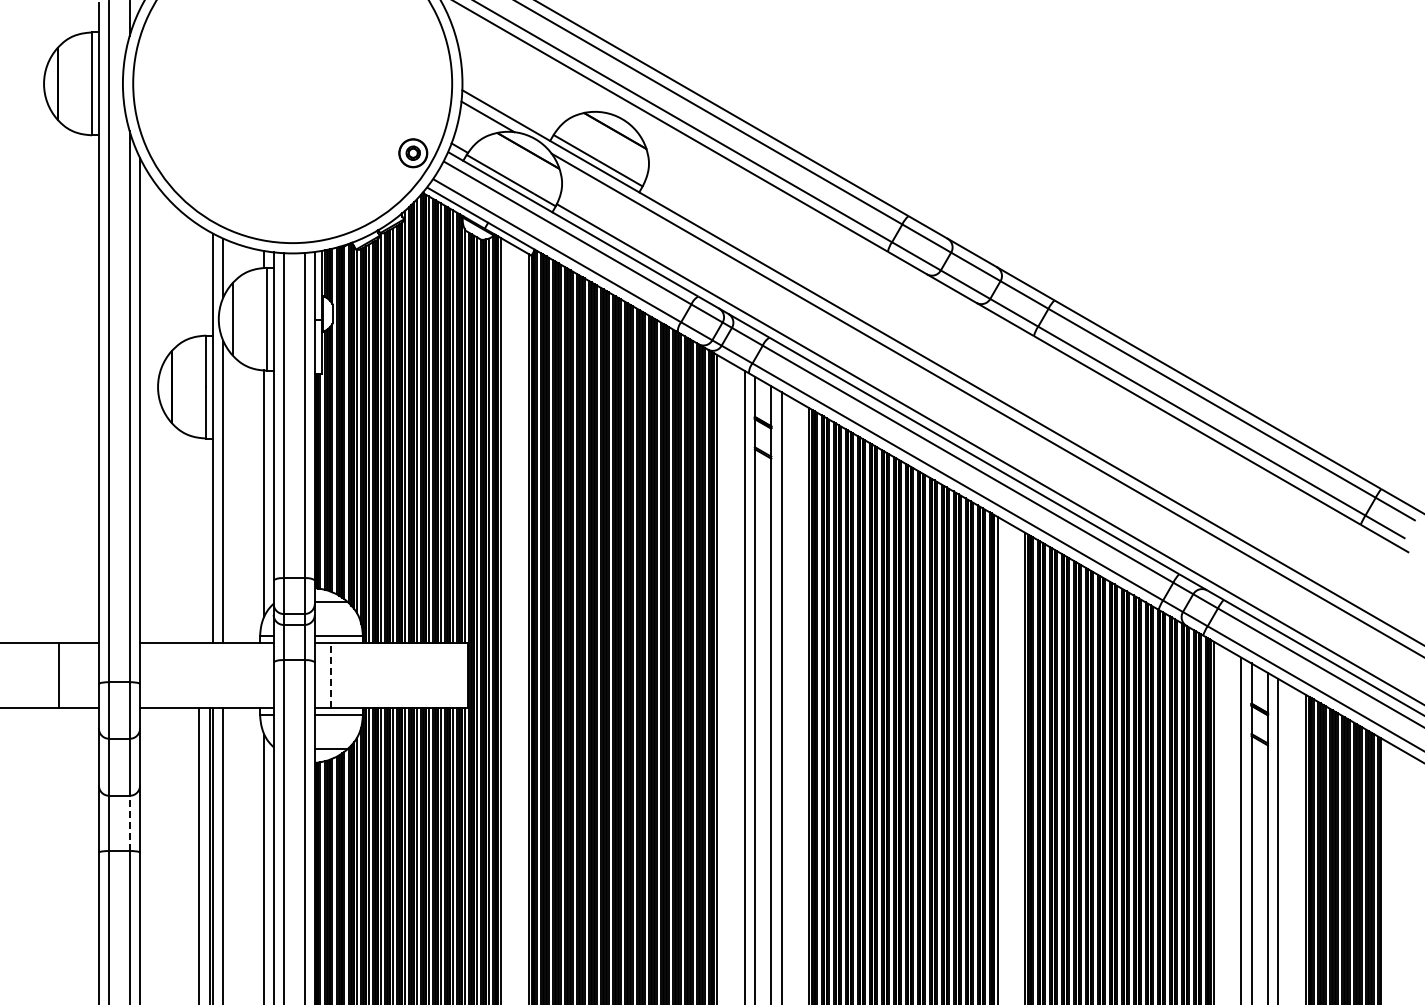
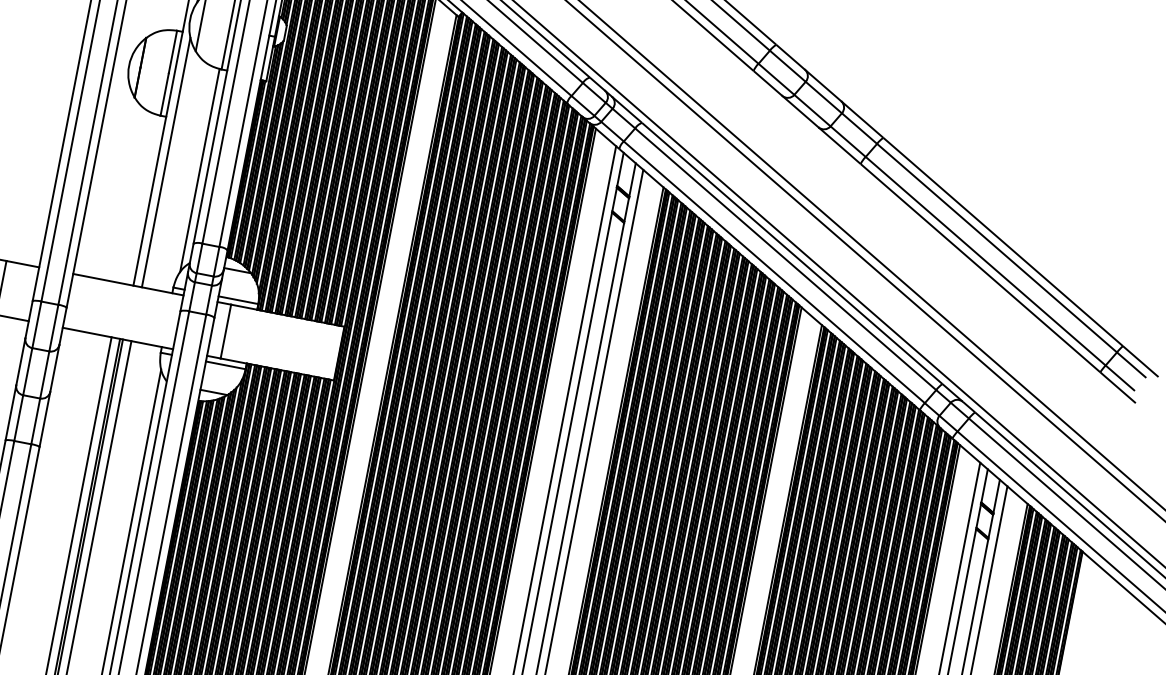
line: (331, 675) -> (226, 331), dashed -> solid
line: (129, 823) -> (35, 421), dashed -> solid

